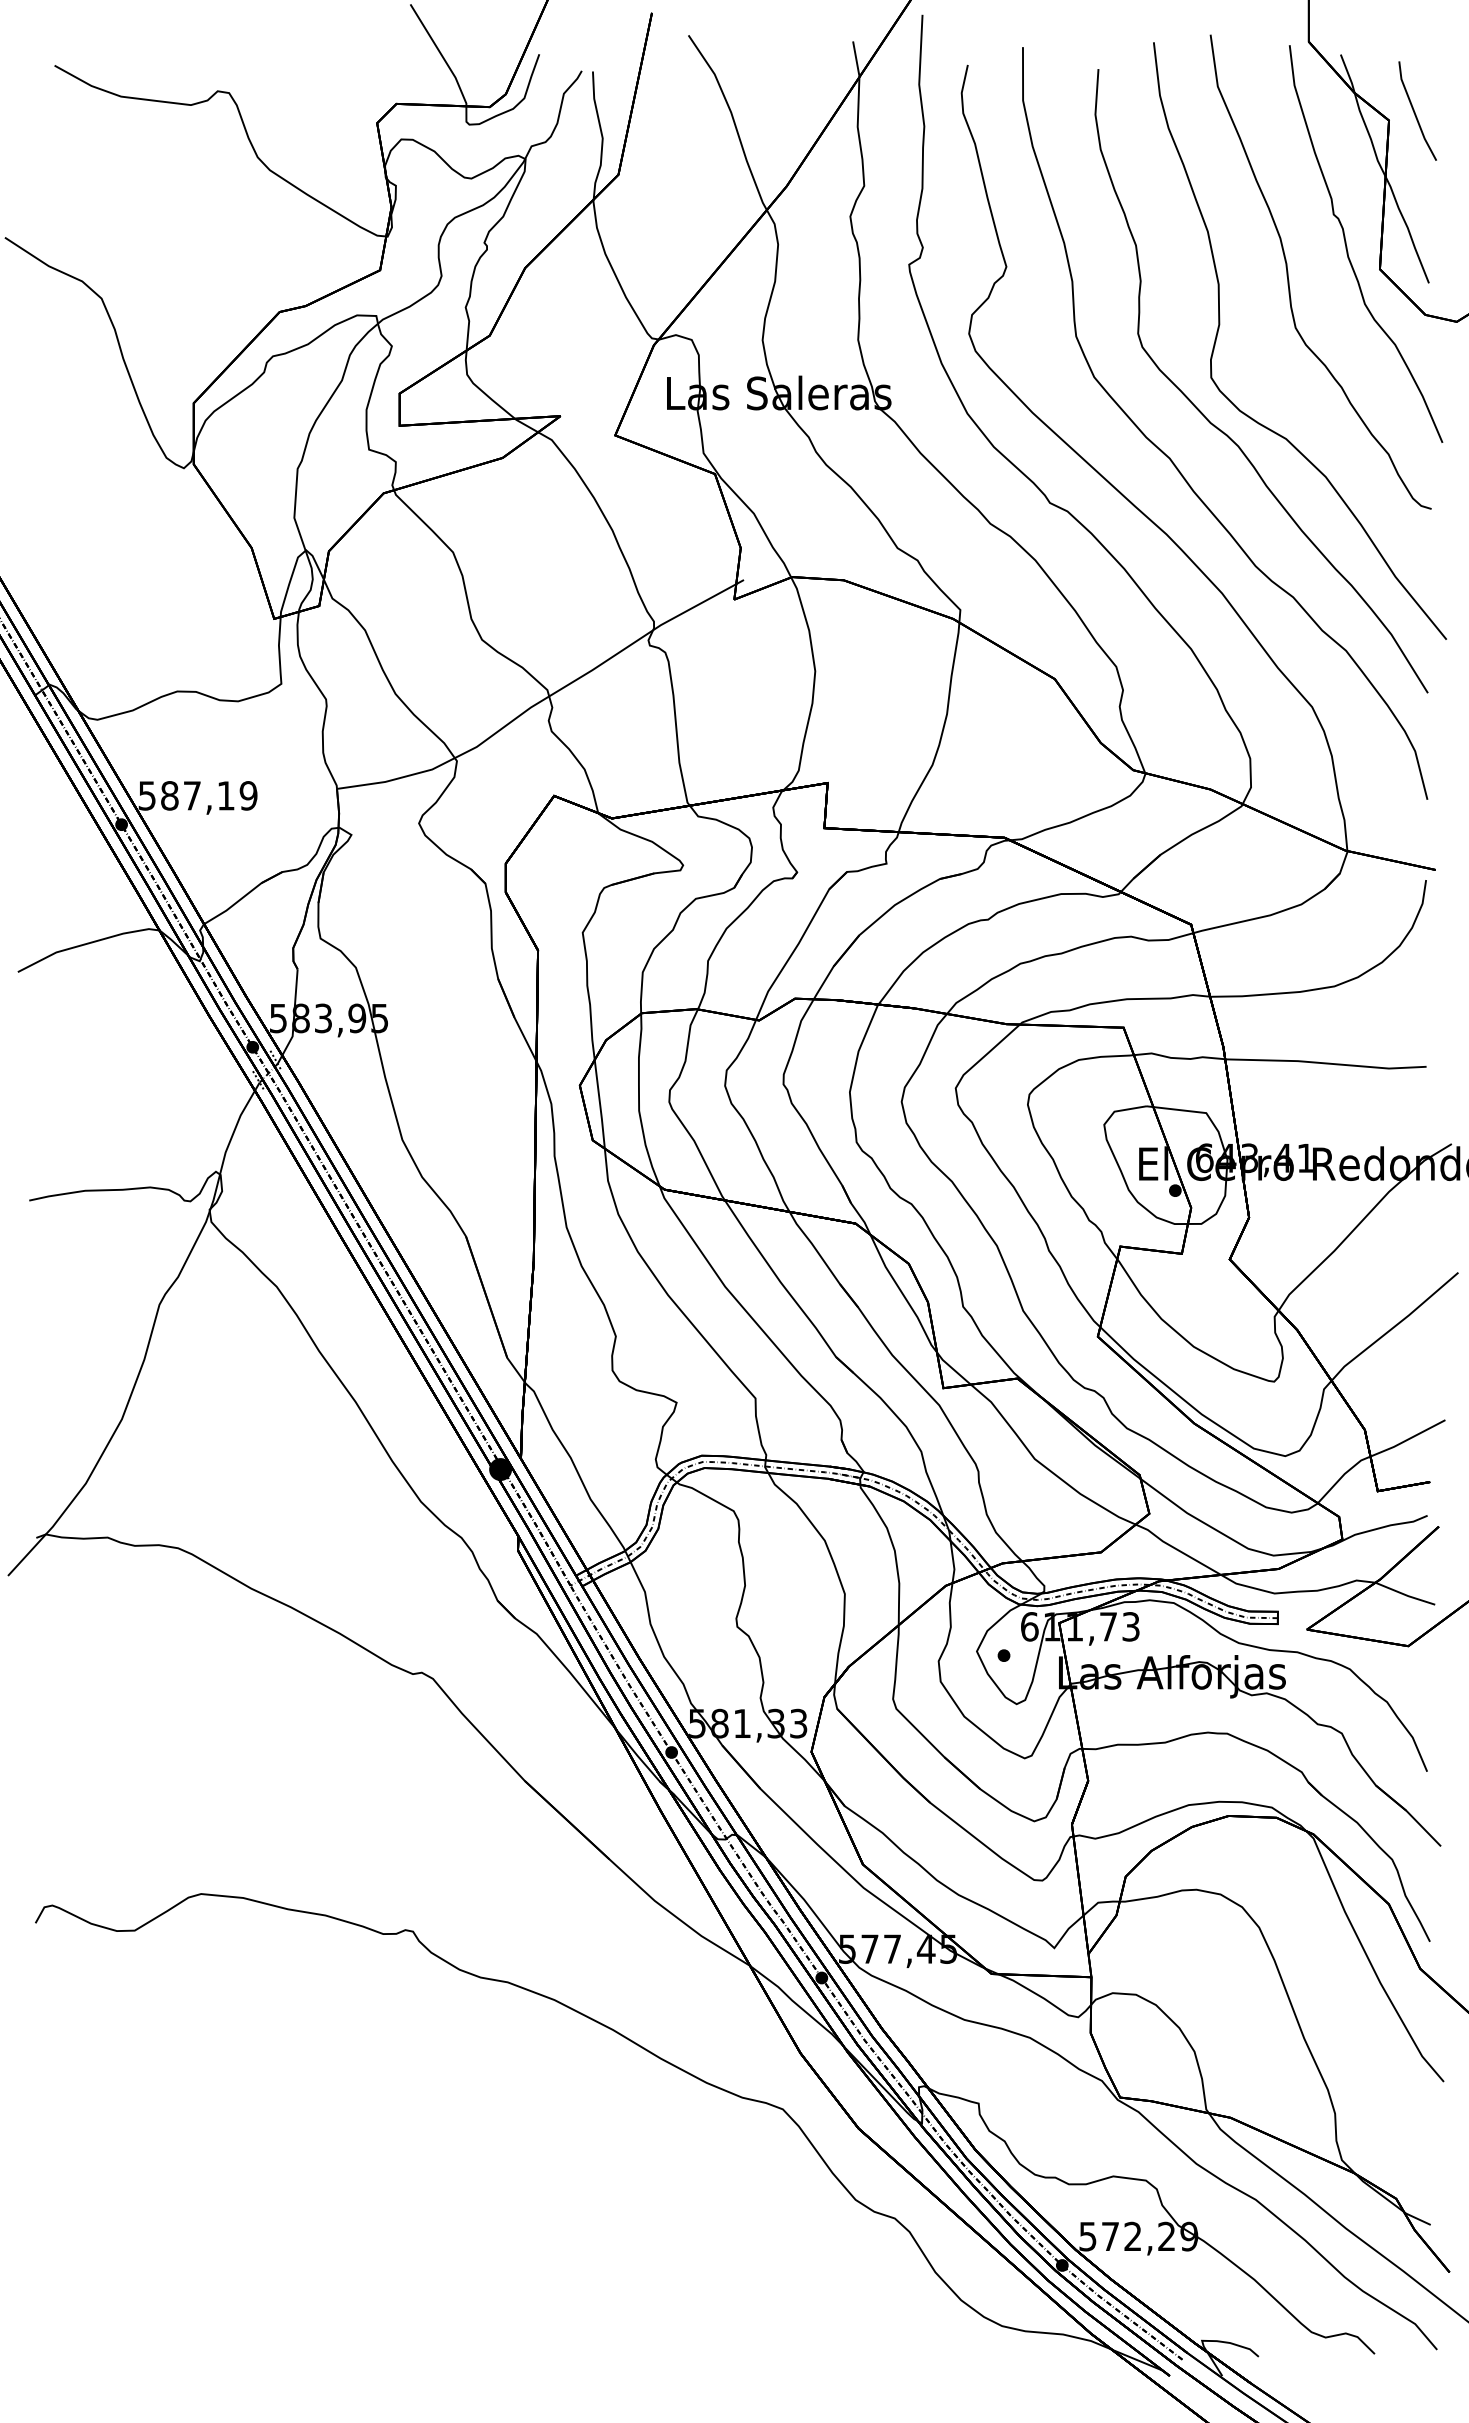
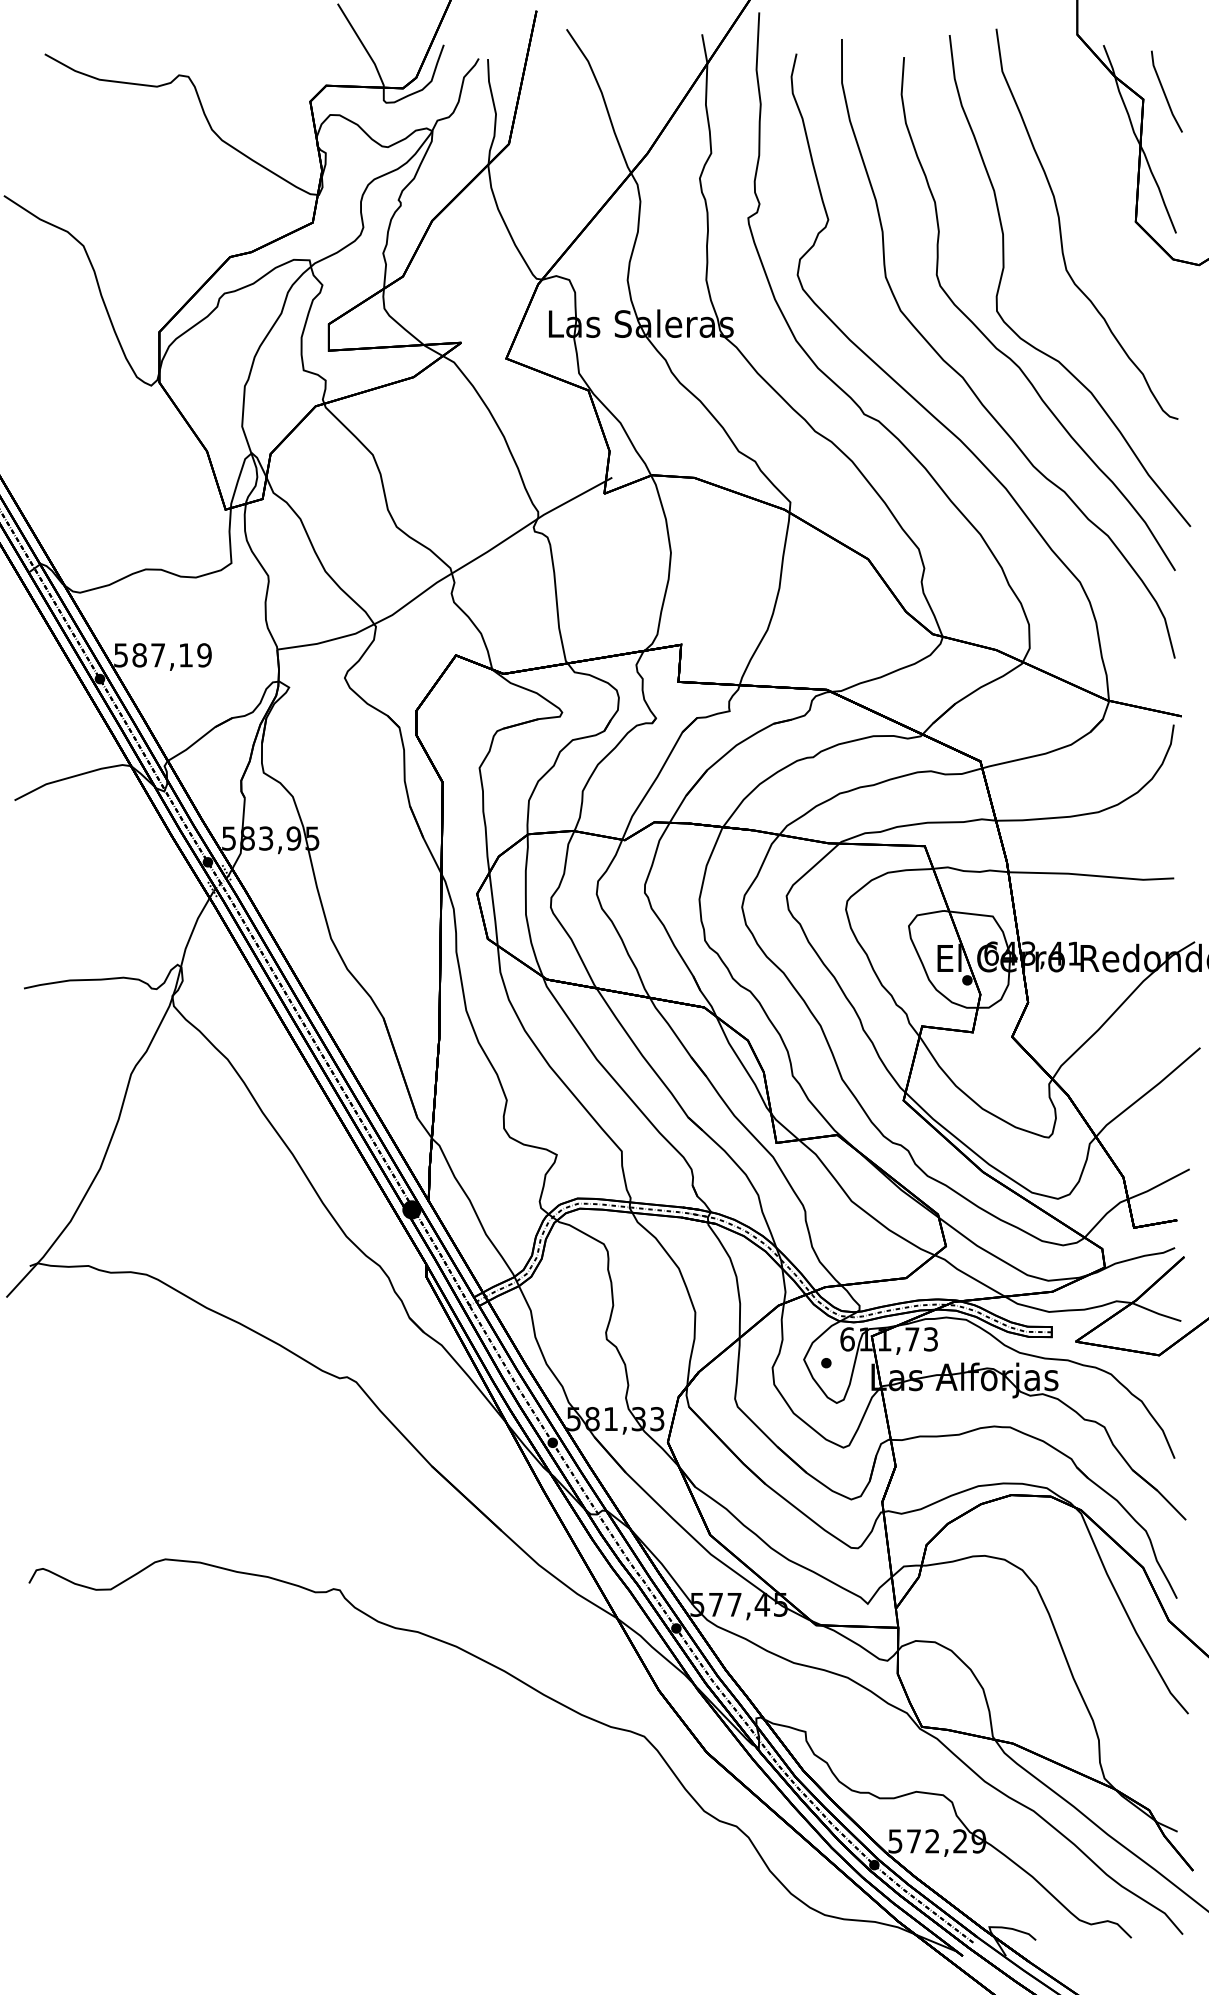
curve: (1347, 246) -> (1109, 203), removed

